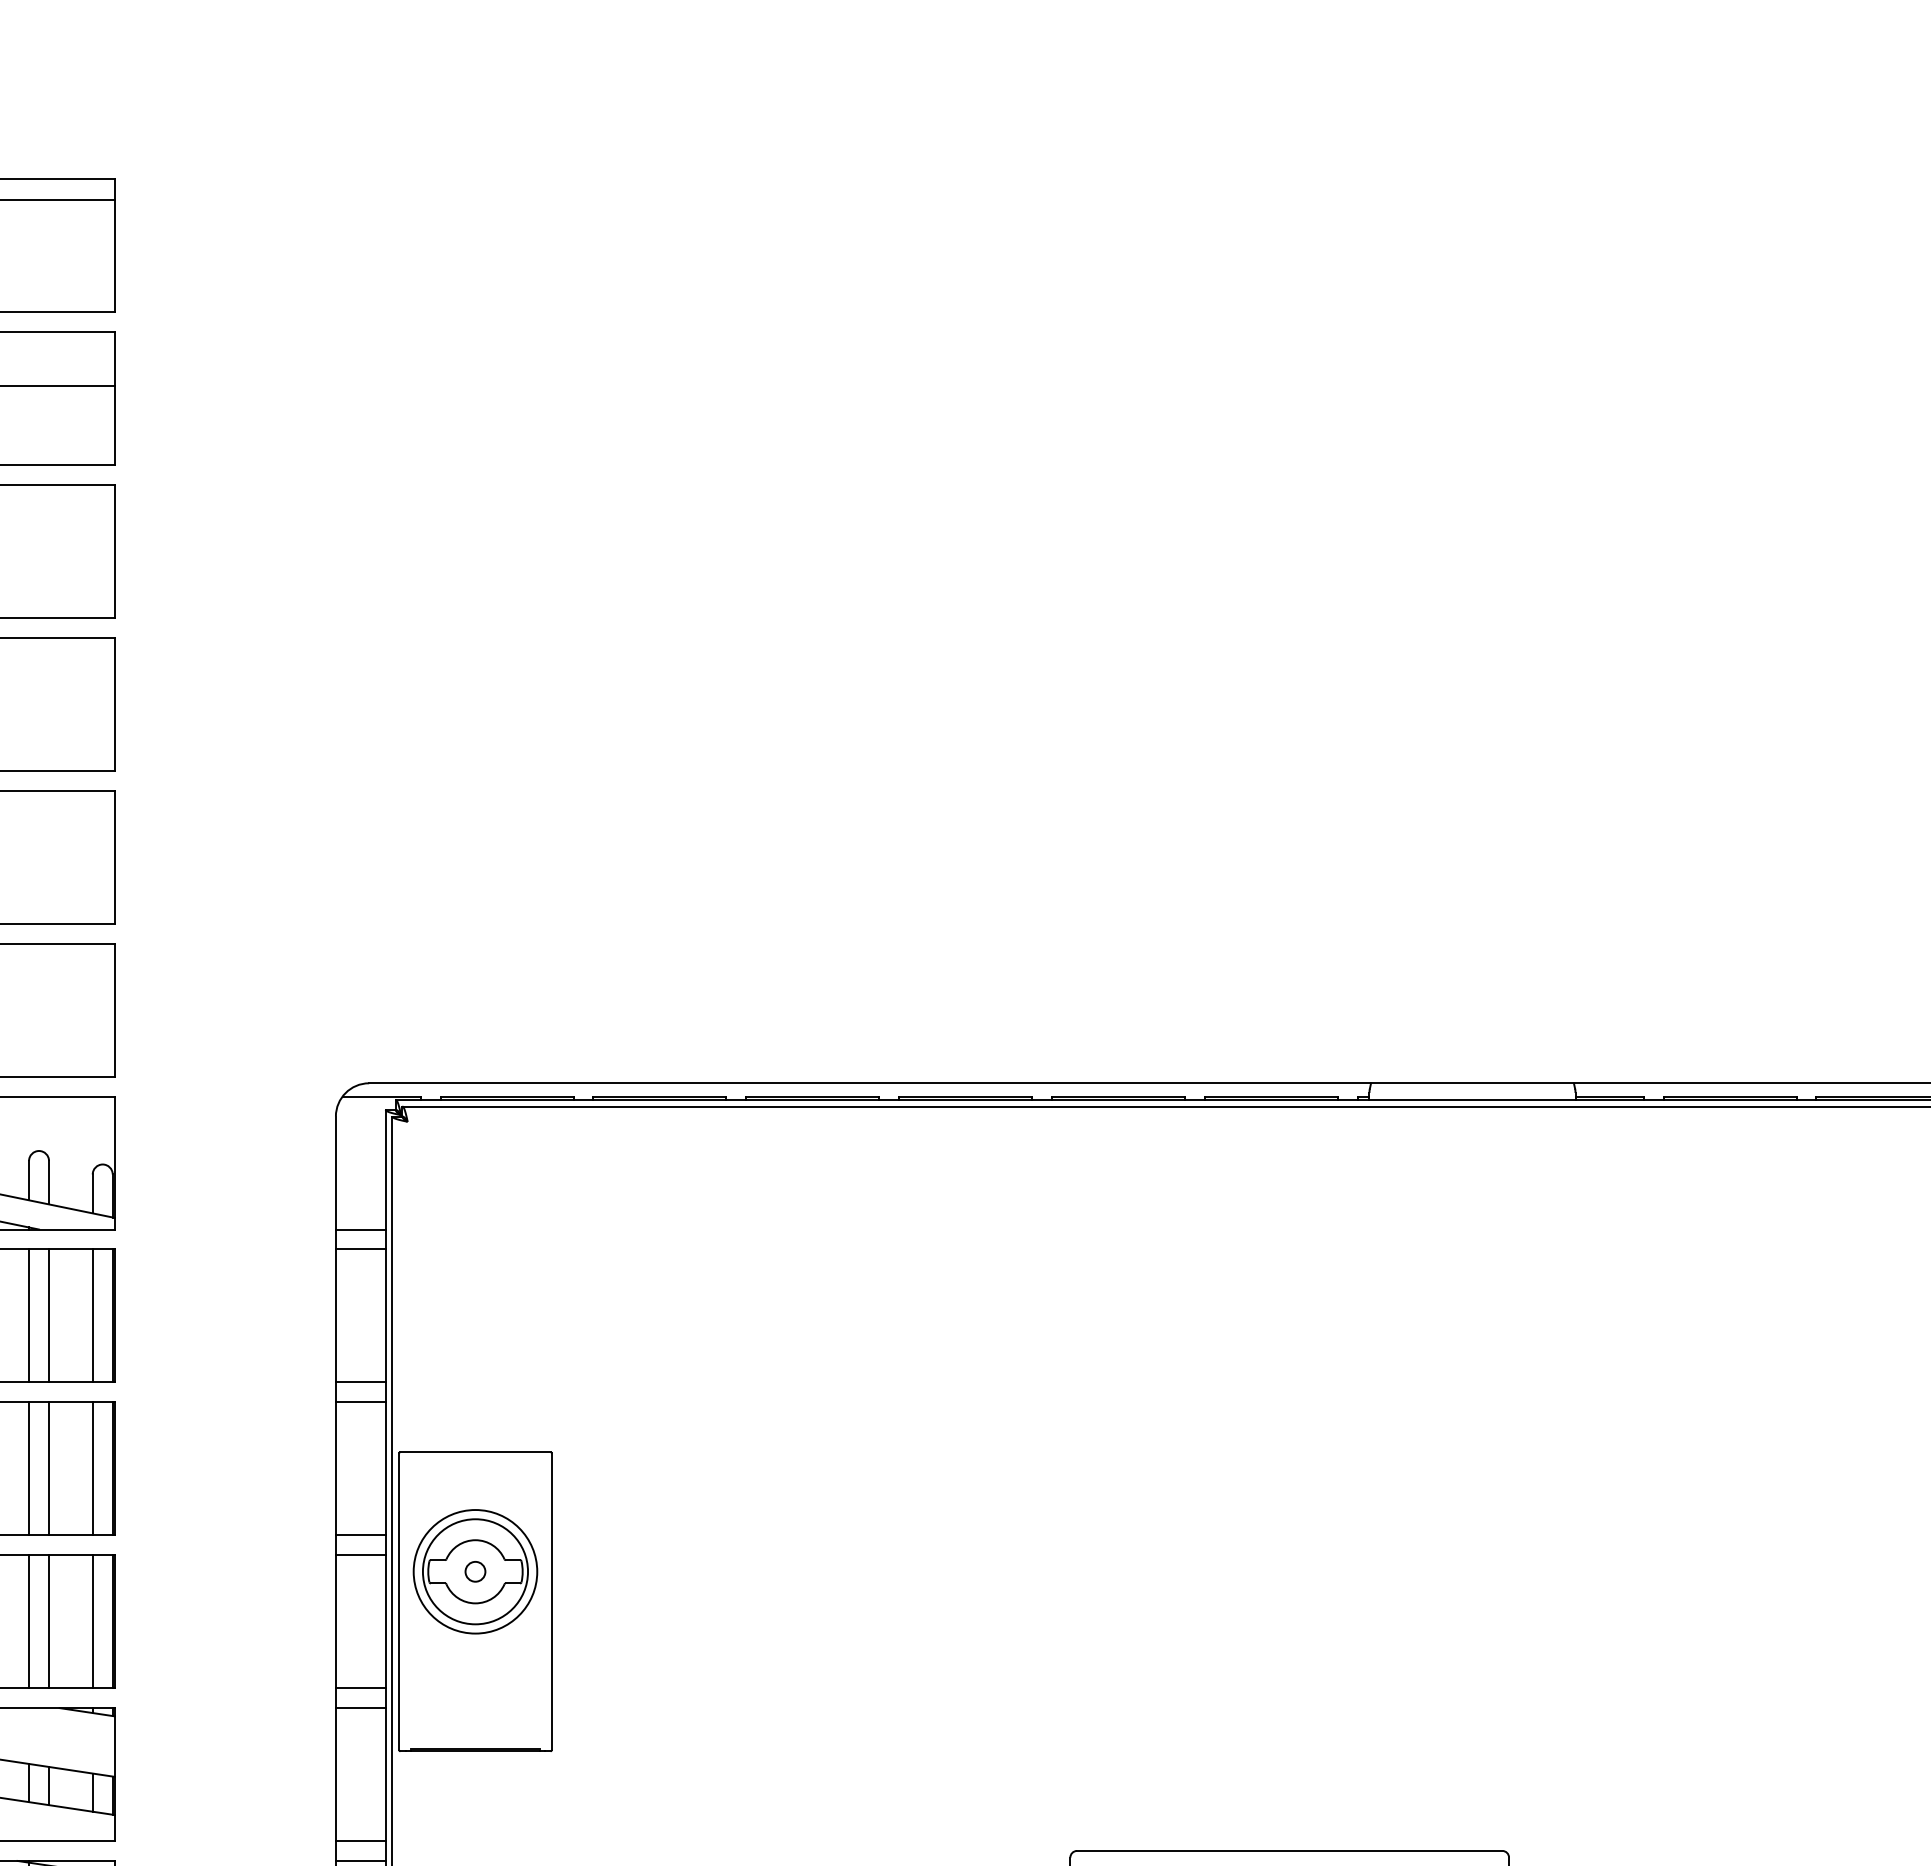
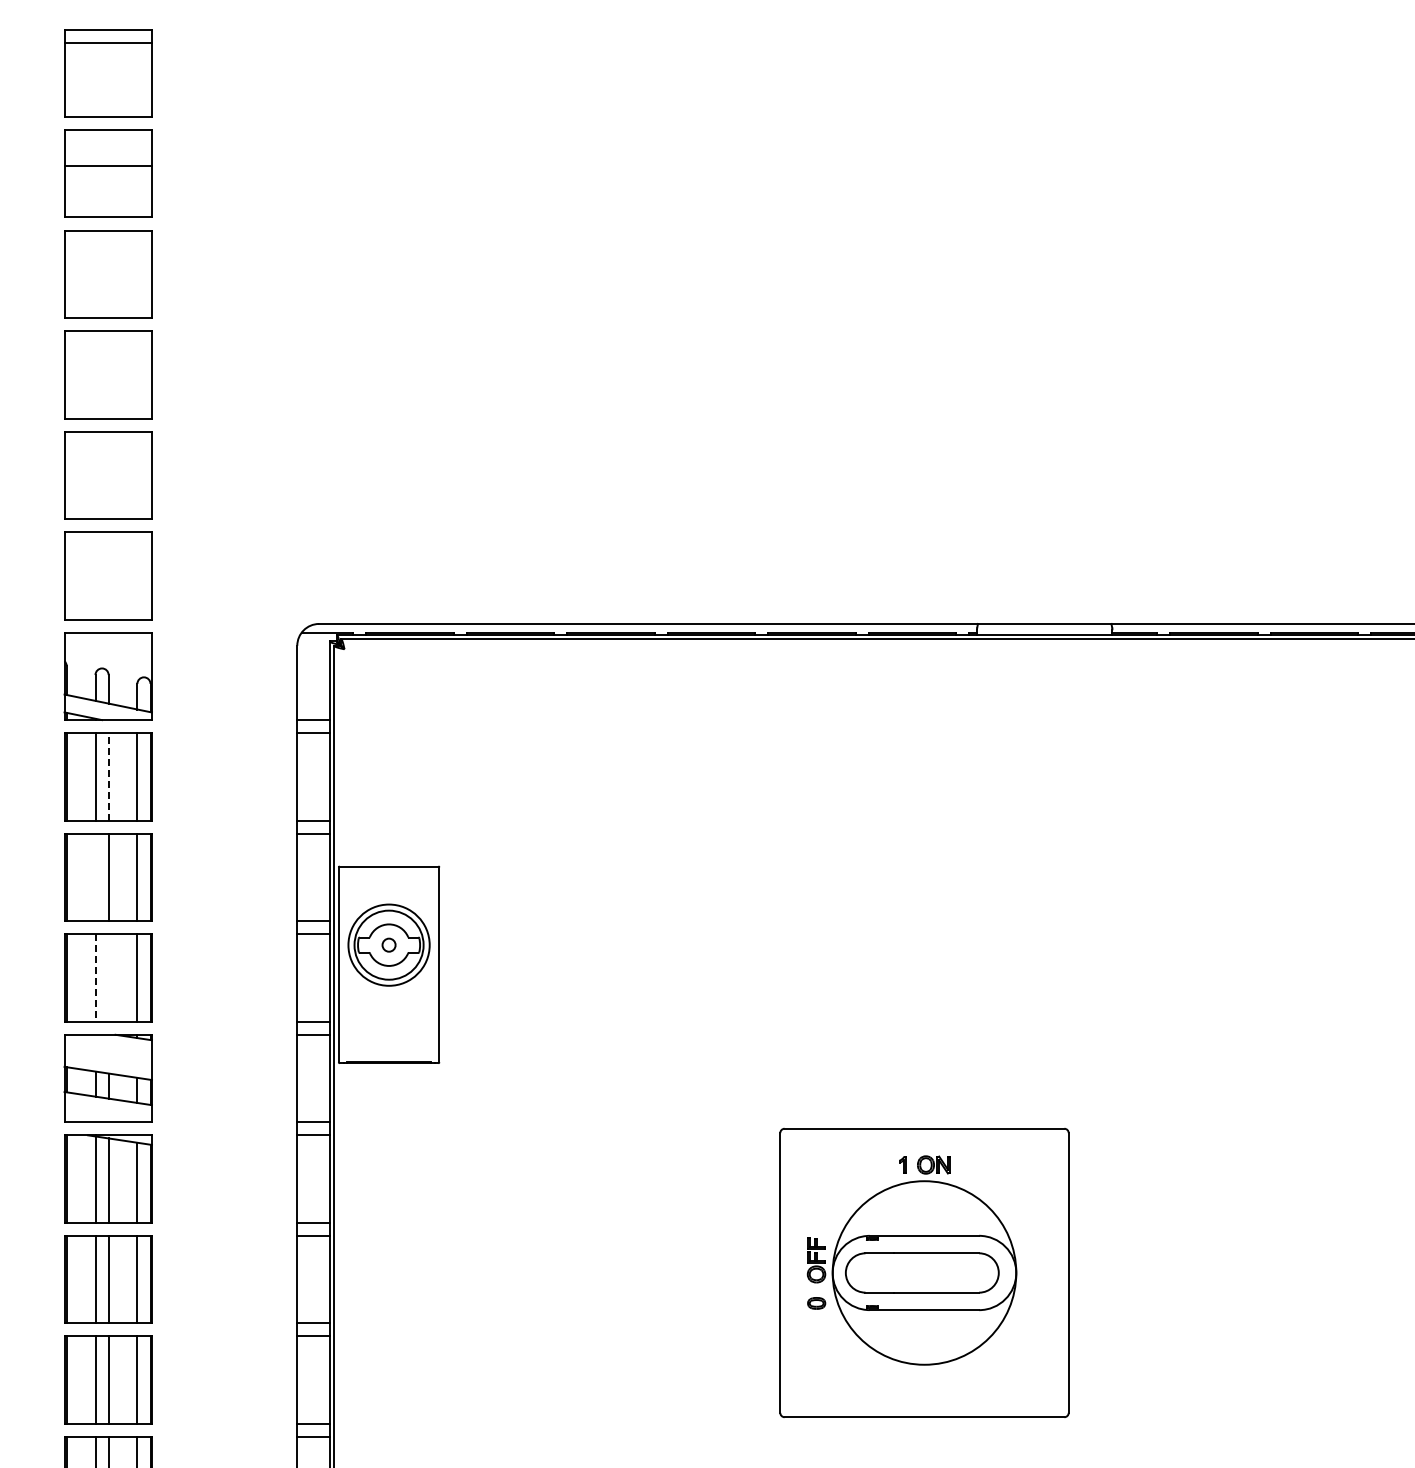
line: (48, 1315) -> (108, 776), solid -> dashed
line: (29, 1468) -> (95, 877), removed
line: (29, 1620) -> (95, 977), solid -> dashed
line: (48, 1620) -> (108, 977), removed

